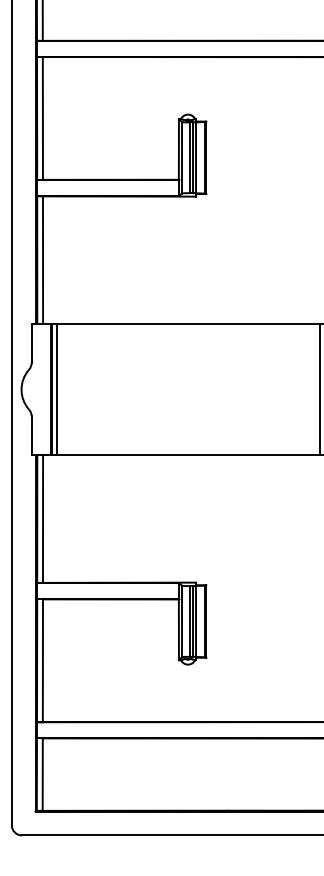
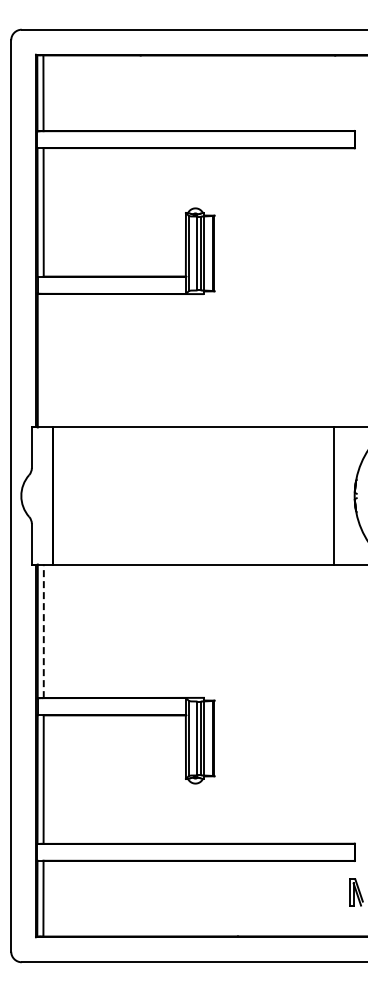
line: (42, 260) -> (43, 360), removed
line: (57, 389) -> (58, 495), removed
line: (42, 519) -> (43, 631), solid -> dashed

